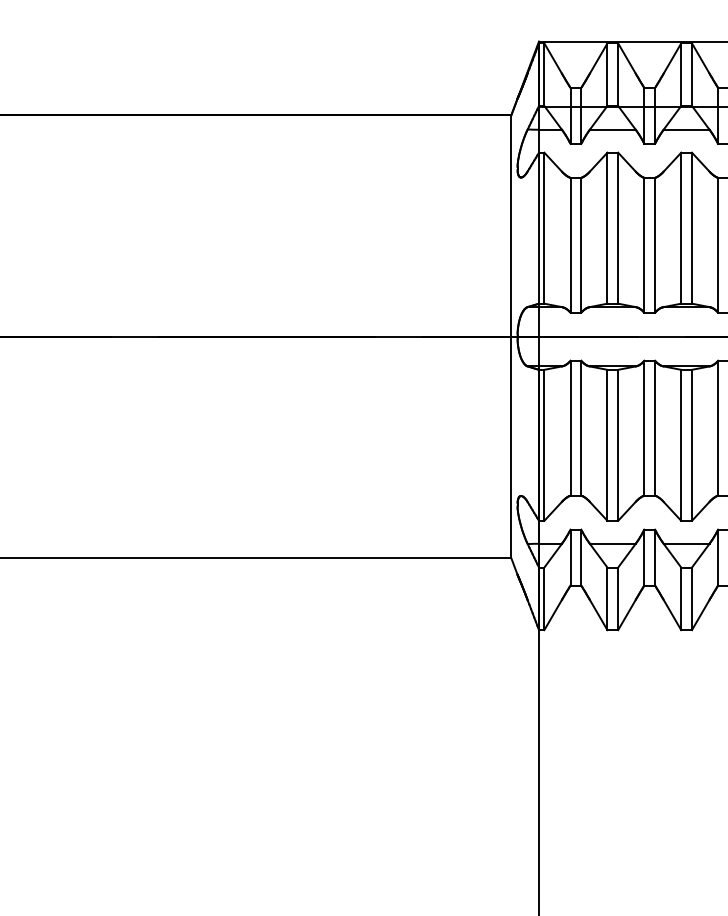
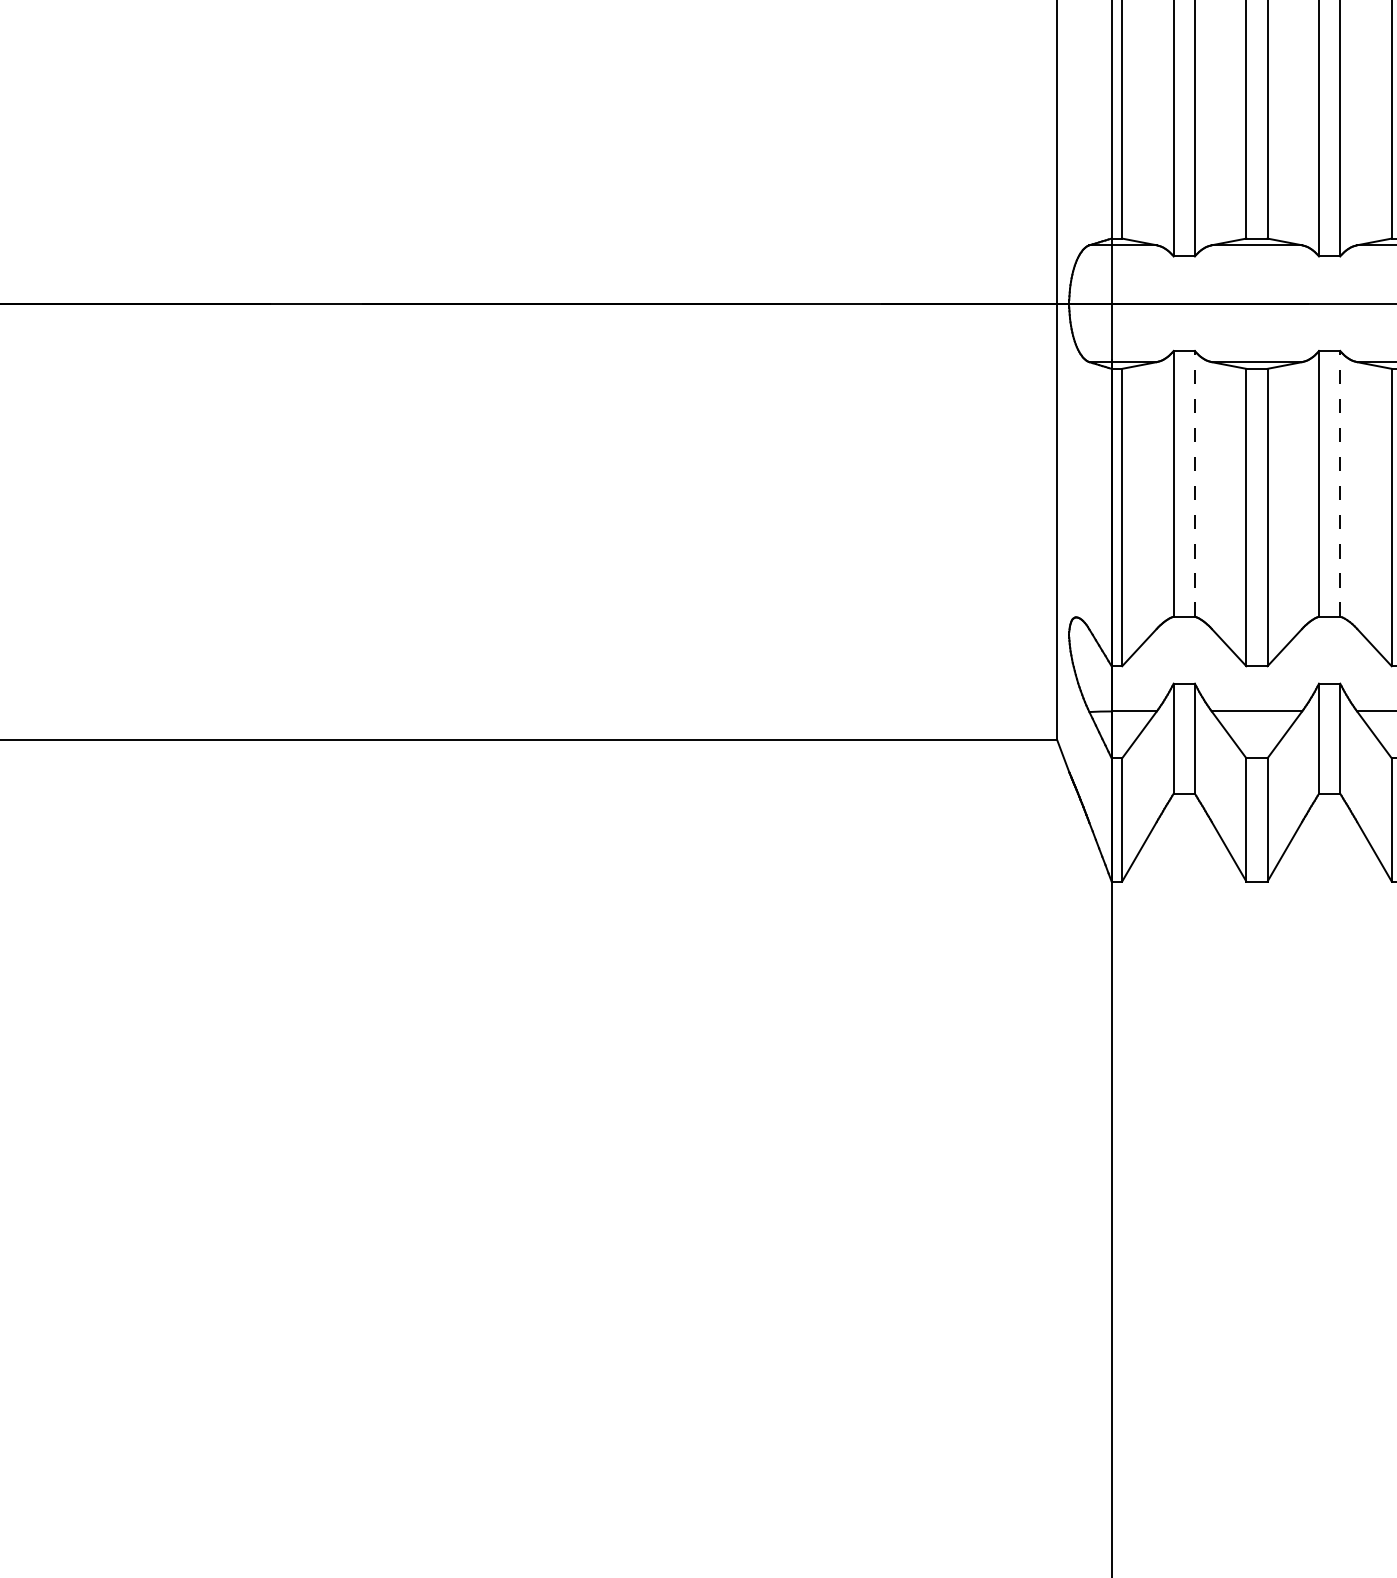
line: (581, 427) -> (1195, 482), solid -> dashed
line: (655, 427) -> (1341, 482), solid -> dashed

